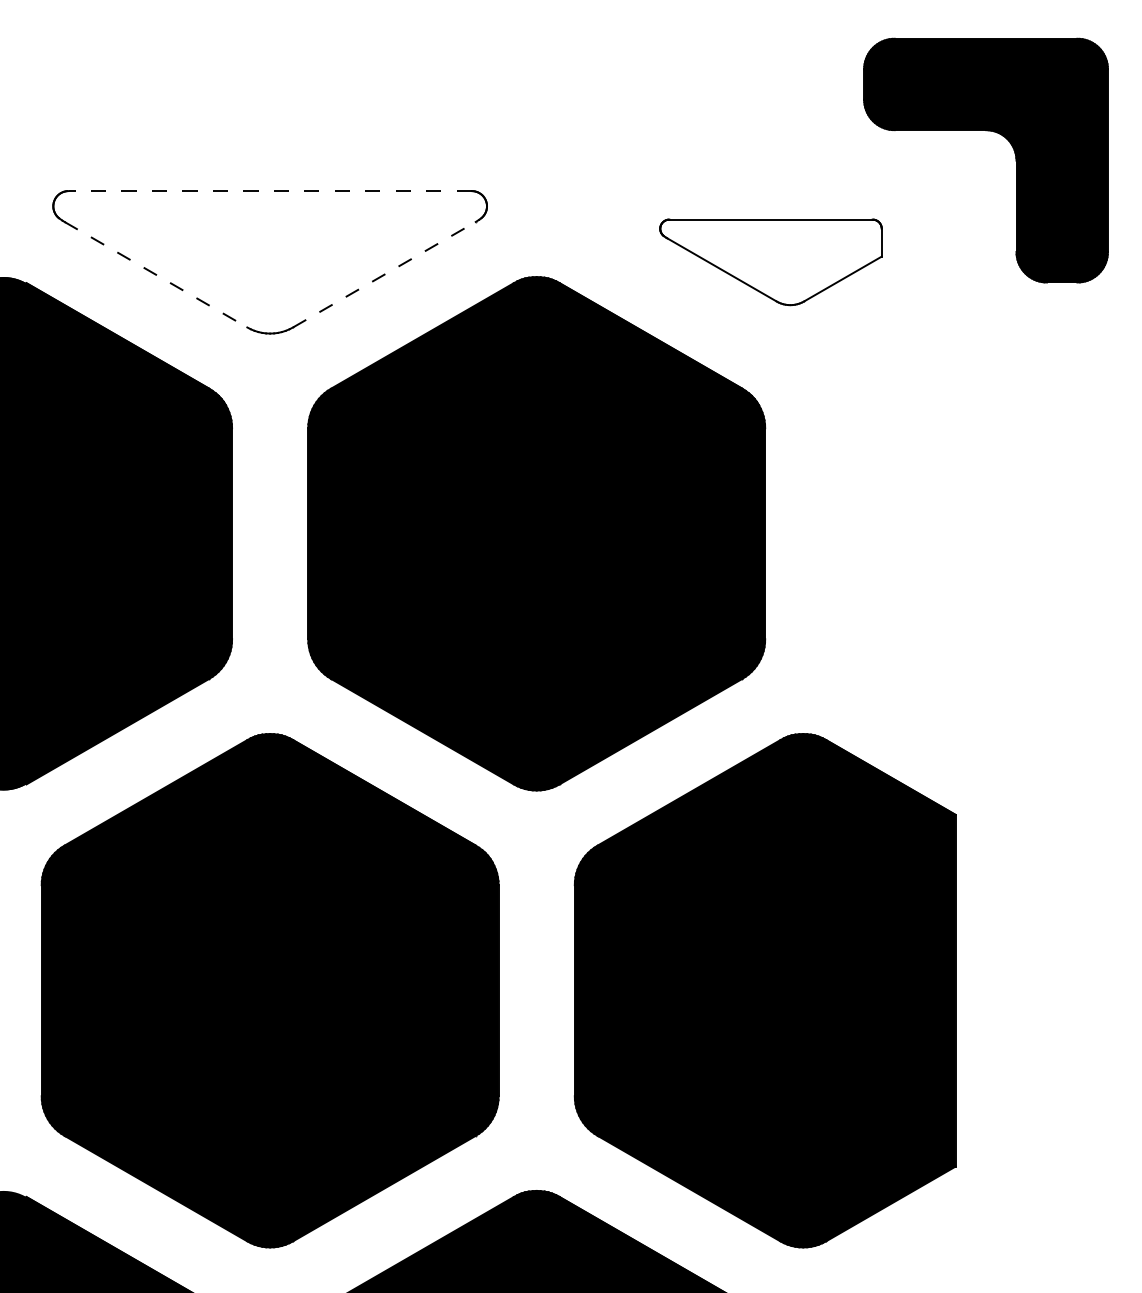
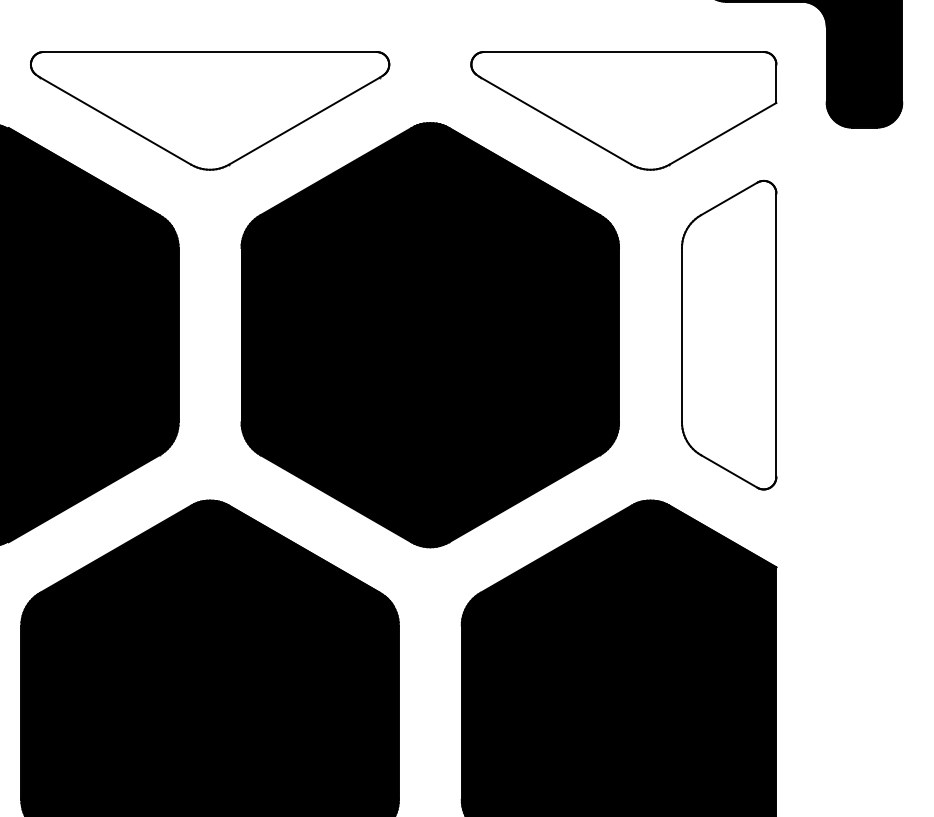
line: (270, 191) -> (210, 52), dashed -> solid
part: (770, 262) -> (623, 111), size x1.67
line: (155, 274) -> (115, 120), dashed -> solid
line: (384, 274) -> (304, 120), dashed -> solid
part: (898, 533) -> (729, 334), added

